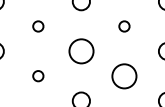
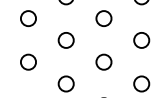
circle: (38, 26) -> (28, 18), size x1.67
circle: (123, 26) -> (103, 18), size x1.67
circle: (80, 51) -> (65, 40), size x0.71
circle: (38, 75) -> (28, 61), size x1.67
circle: (123, 75) -> (103, 61), size x0.71

